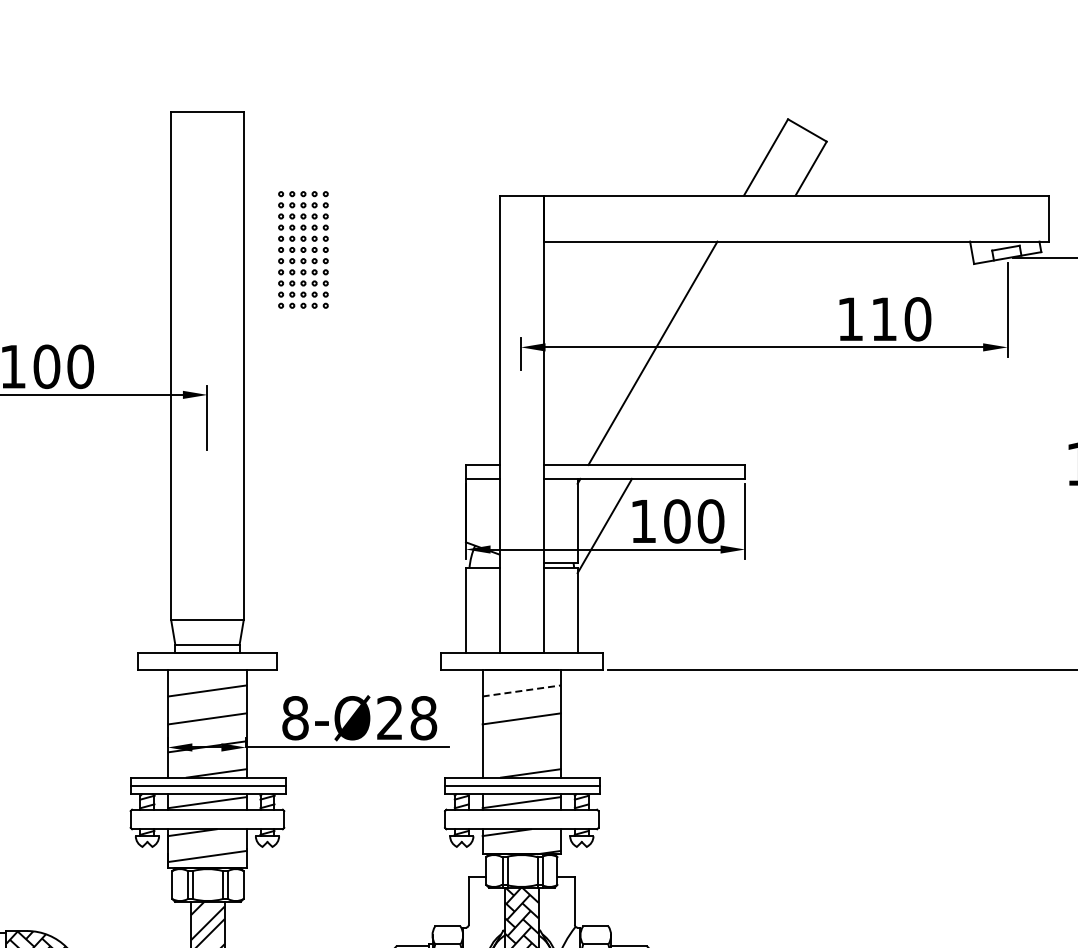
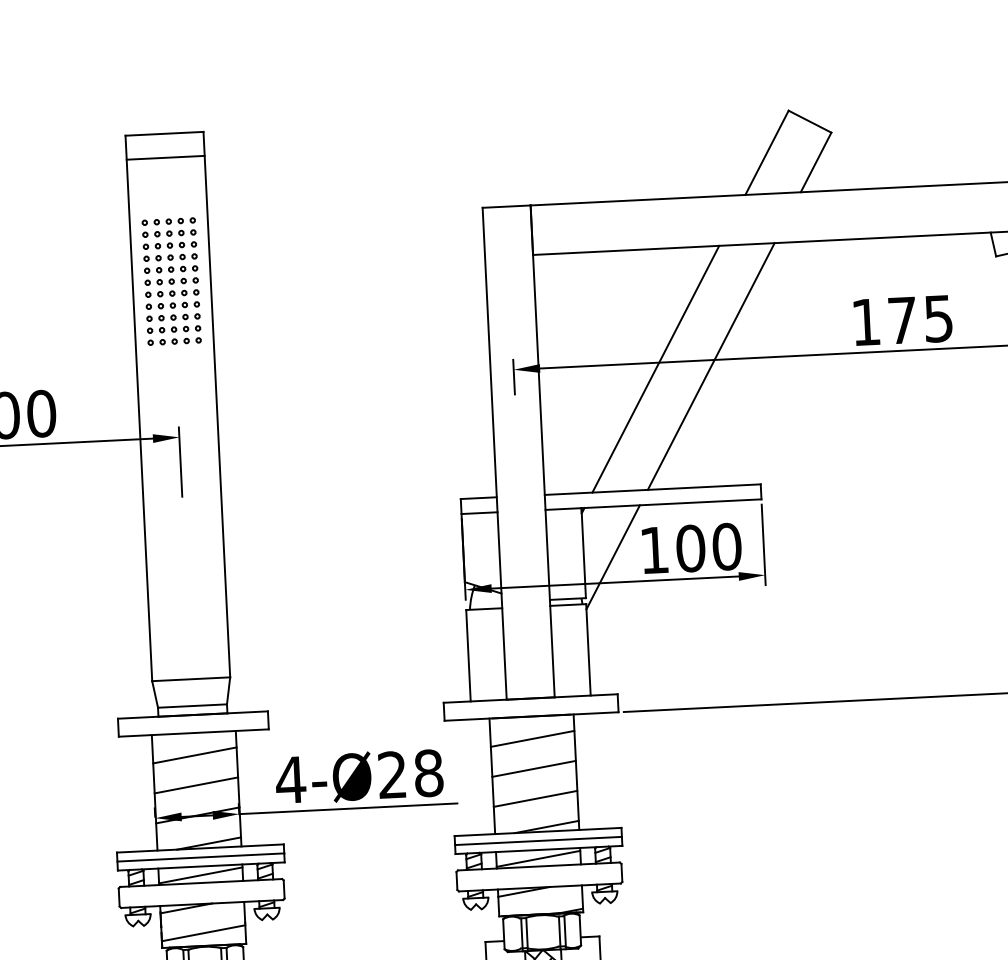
line: (207, 134) -> (165, 157), added
part: (303, 249) -> (171, 281), moved
text: (901, 319) -> (921, 319), 110 -> 175
line: (704, 352) -> (711, 365), added
line: (522, 690) -> (533, 738), dashed -> solid
text: (295, 718) -> (290, 780), 8-Ø28 -> 4-Ø28
line: (521, 746) -> (535, 798), added

